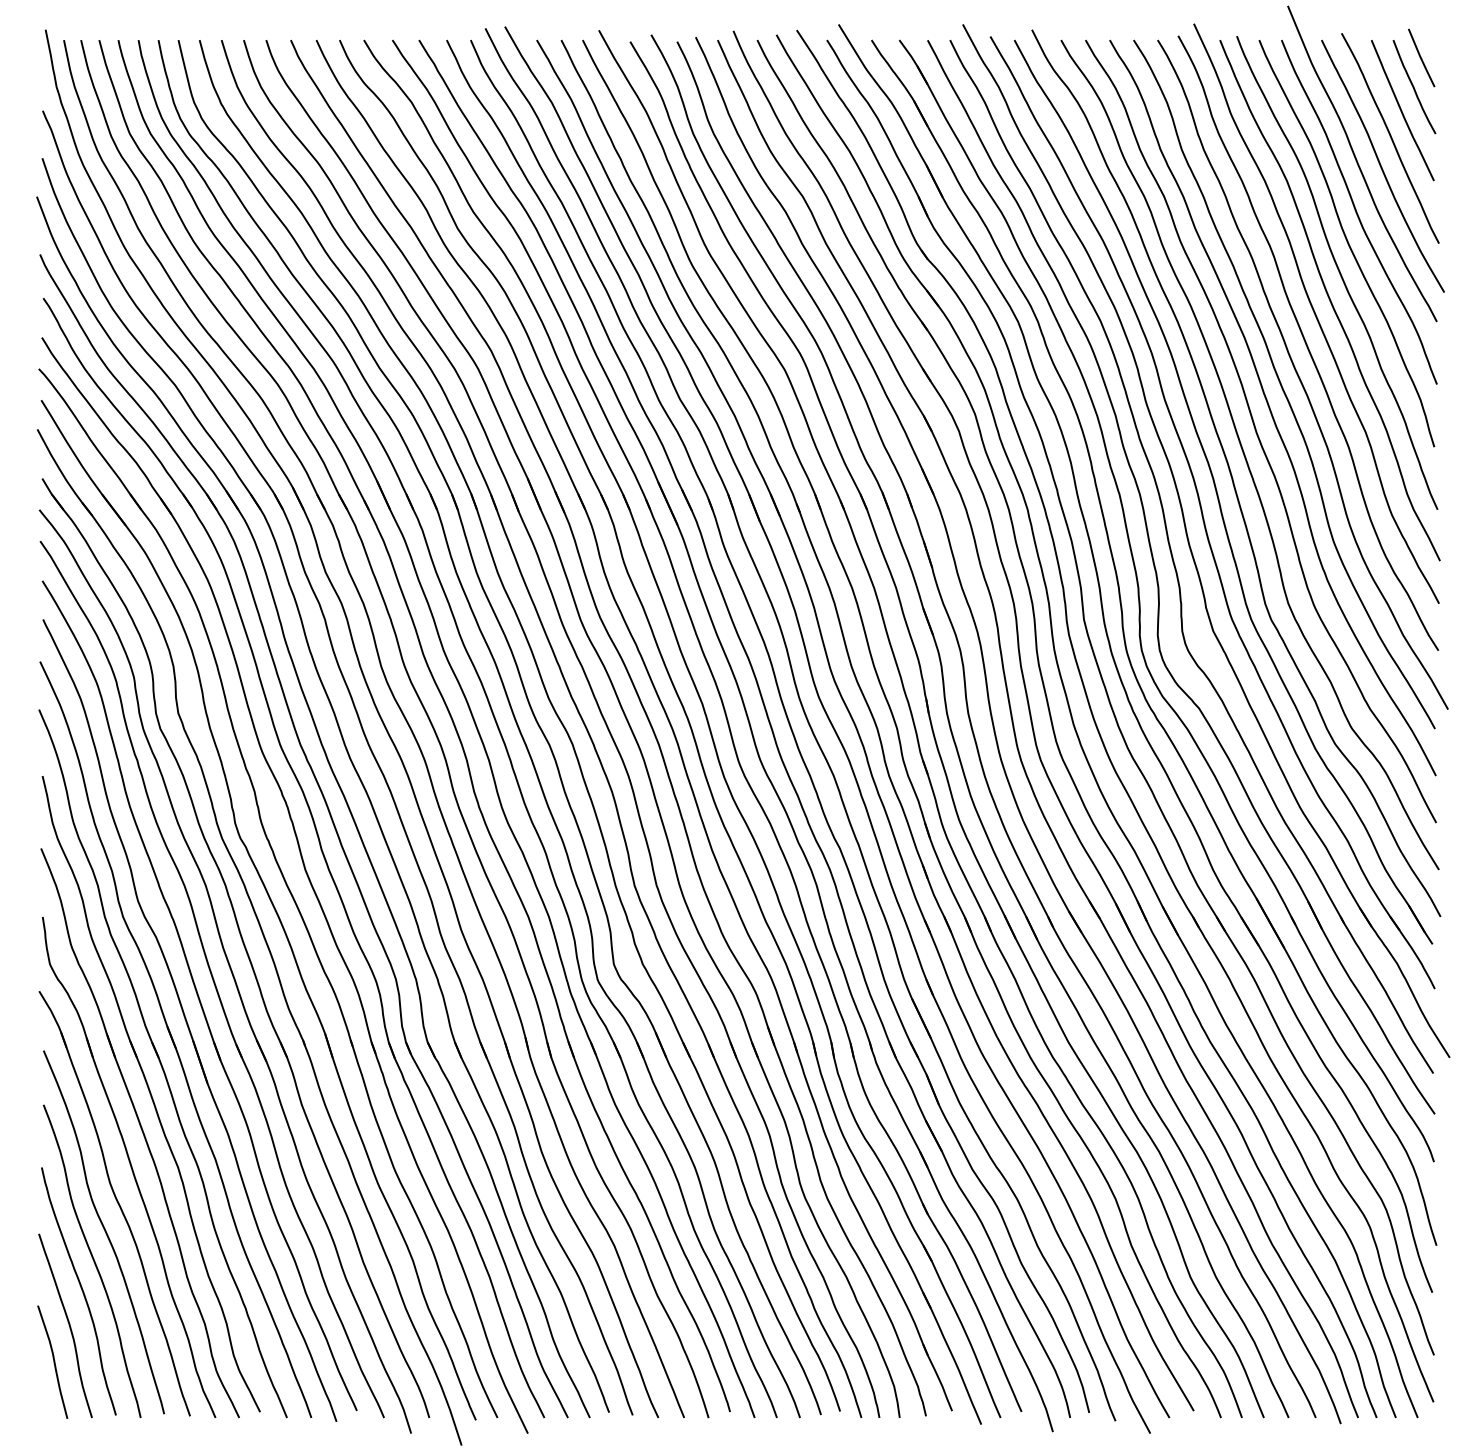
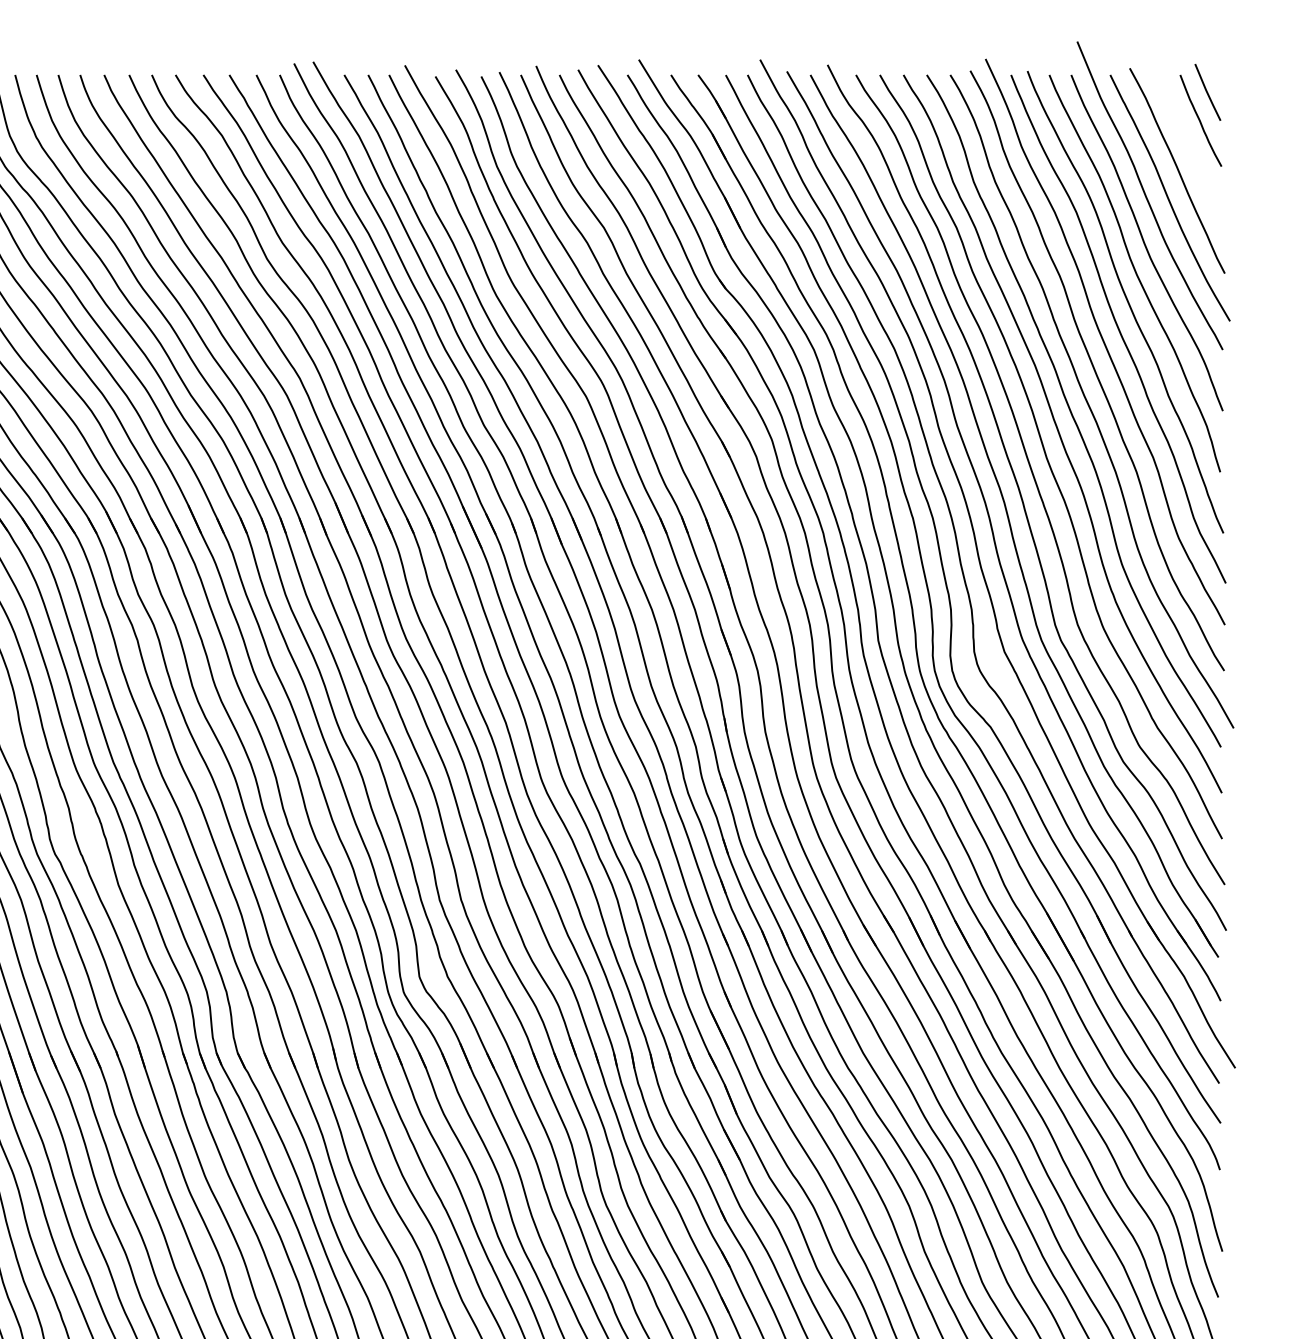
curve: (1402, 110) -> (1189, 143), removed

